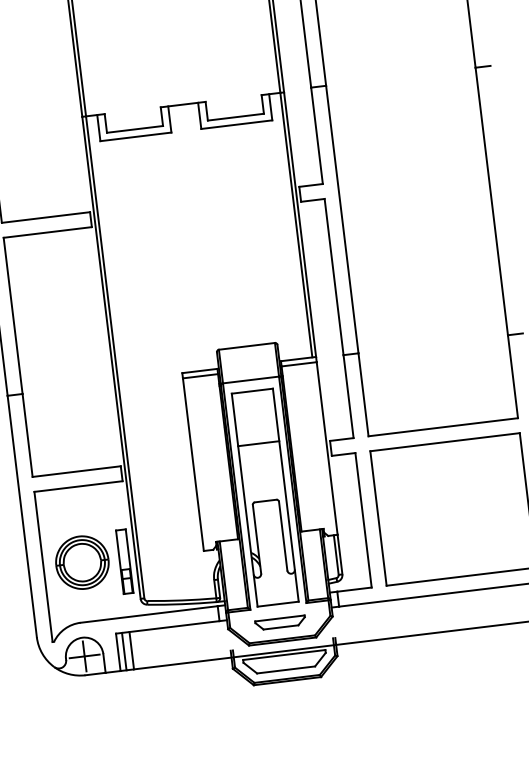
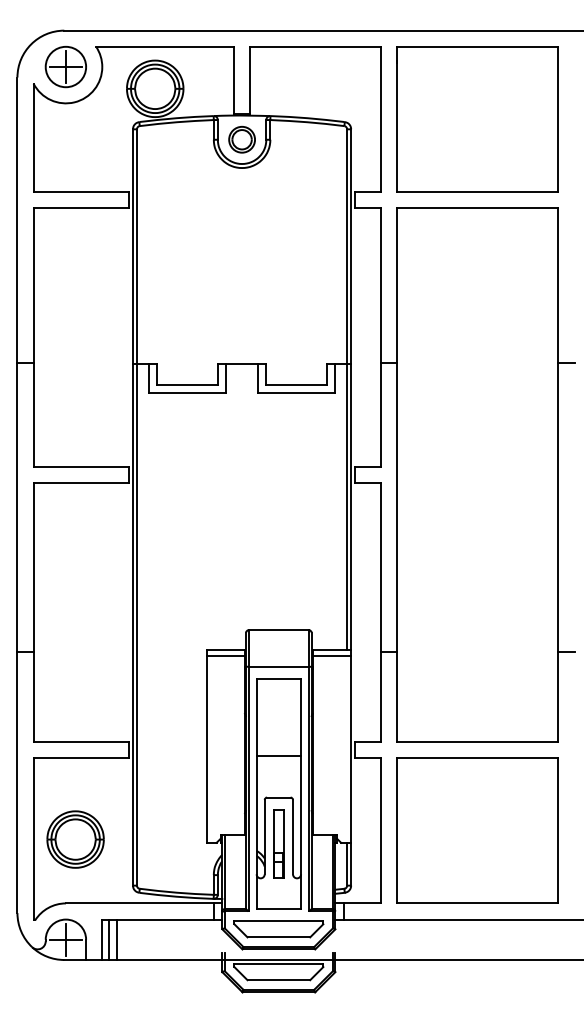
line: (258, 443) -> (278, 755), moved
part: (124, 561) -> (278, 843), moved
part: (280, 623) -> (278, 929), size x1.67

